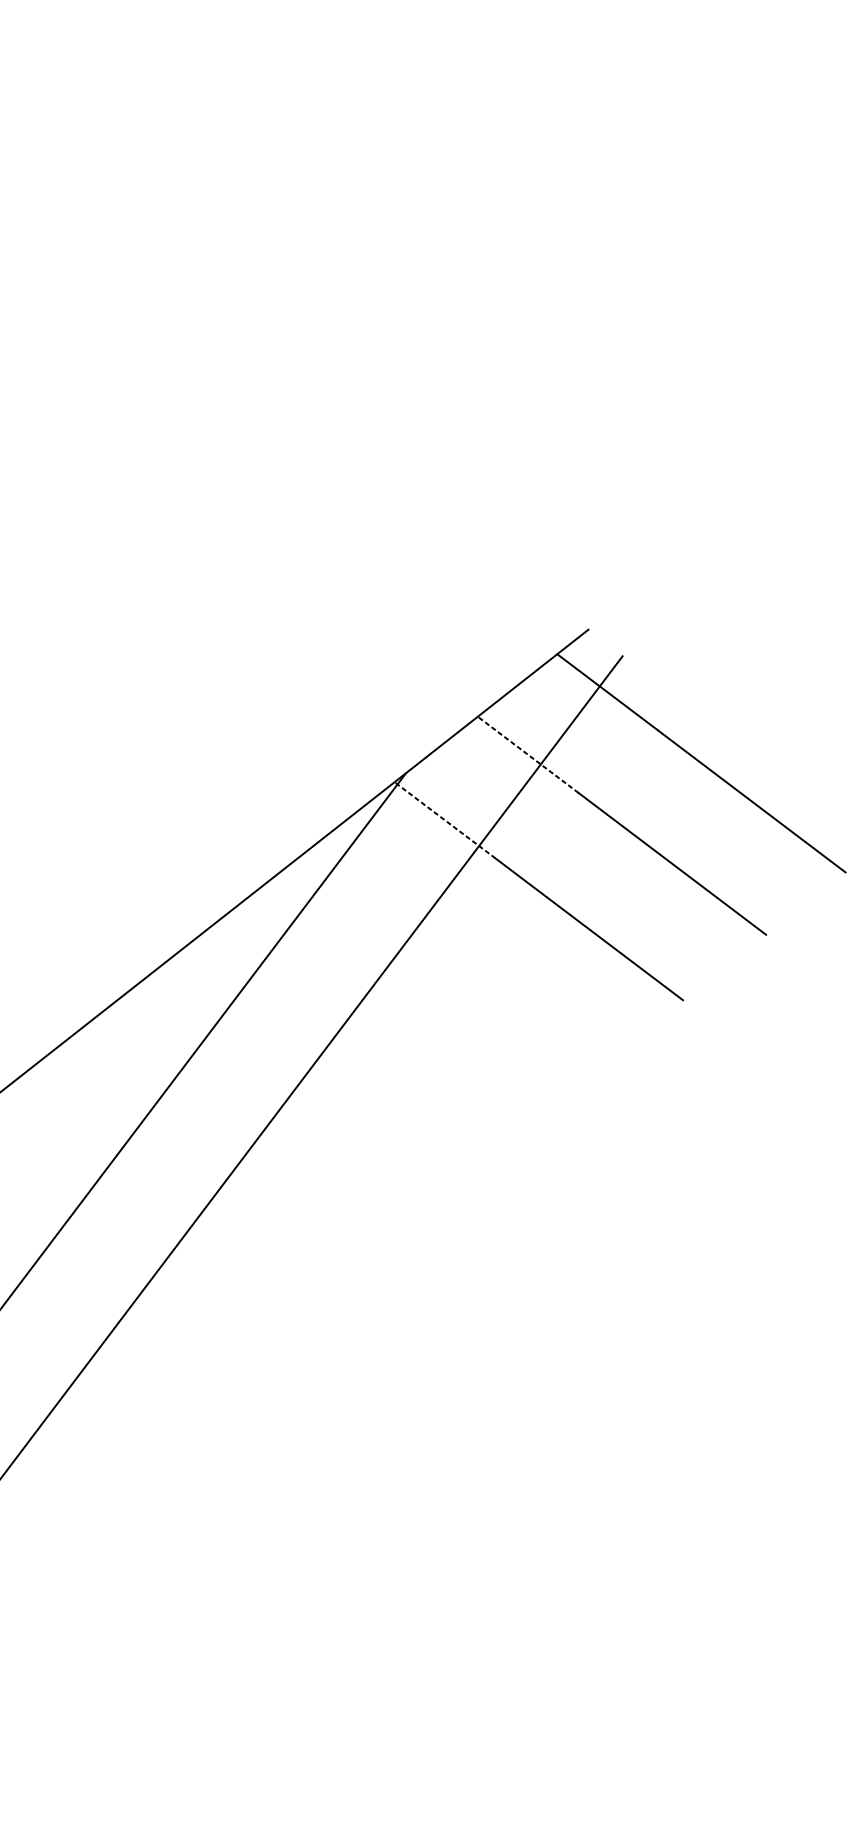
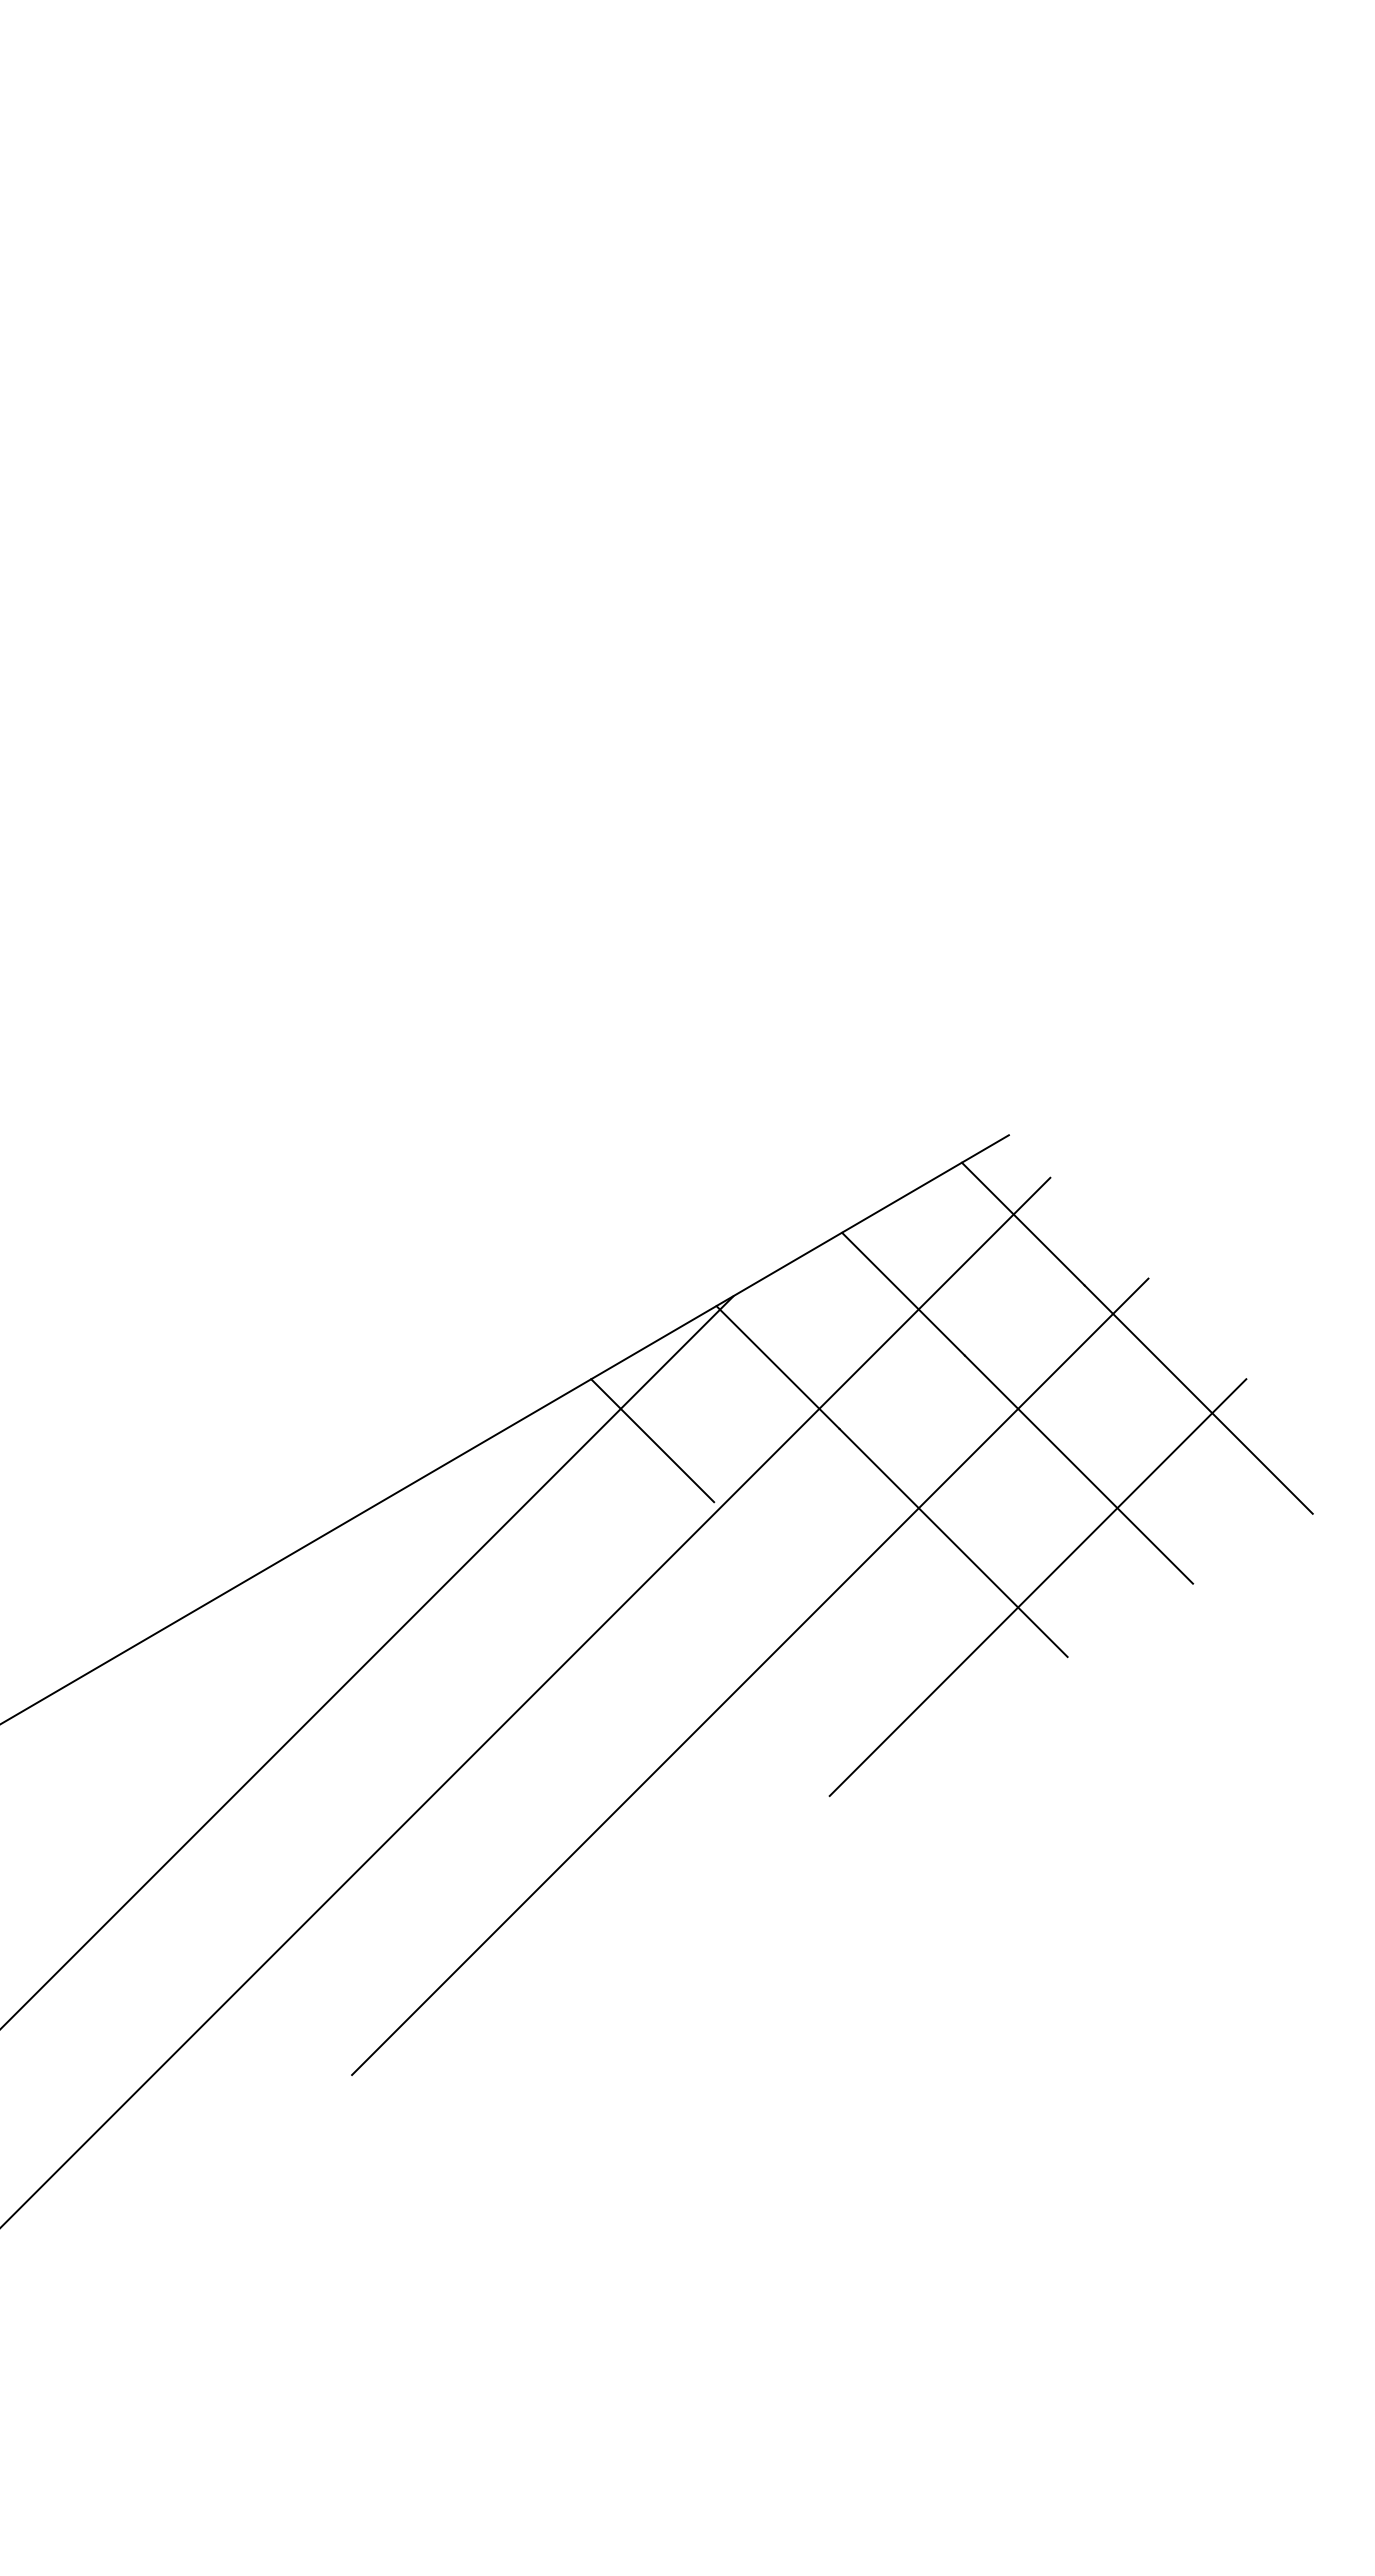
line: (528, 755) -> (903, 1294), dashed -> solid
line: (445, 820) -> (778, 1367), dashed -> solid
line: (361, 885) -> (652, 1440), added
line: (654, 953) -> (1037, 1587), added
line: (456, 1046) -> (750, 1676), added

